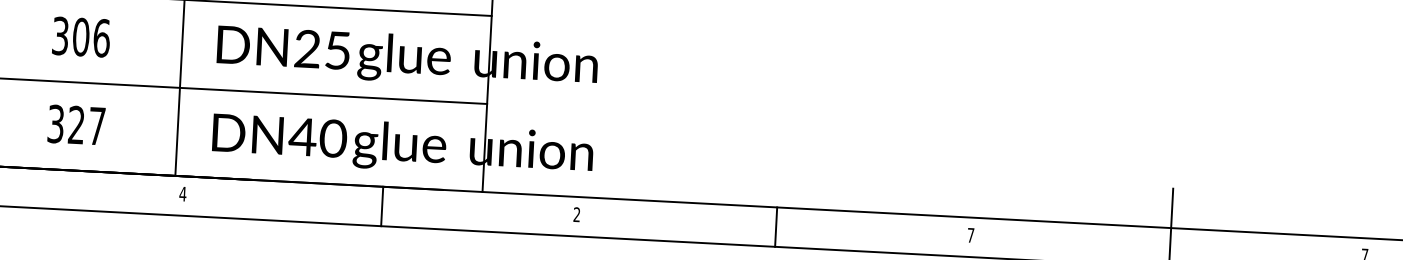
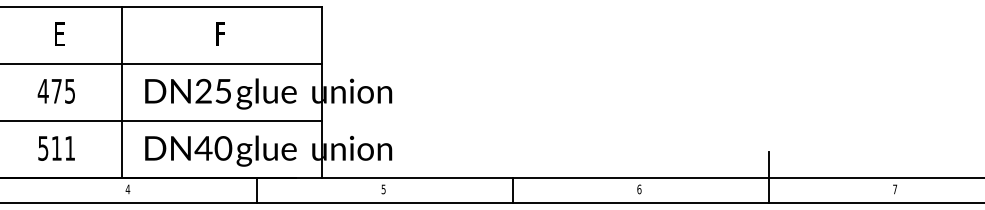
text: (80, 35) -> (56, 90), 306 -> 475
text: (76, 123) -> (56, 147), 327 -> 511
text: (576, 214) -> (383, 189), 2 -> 5
text: (971, 235) -> (639, 189), 7 -> 6

